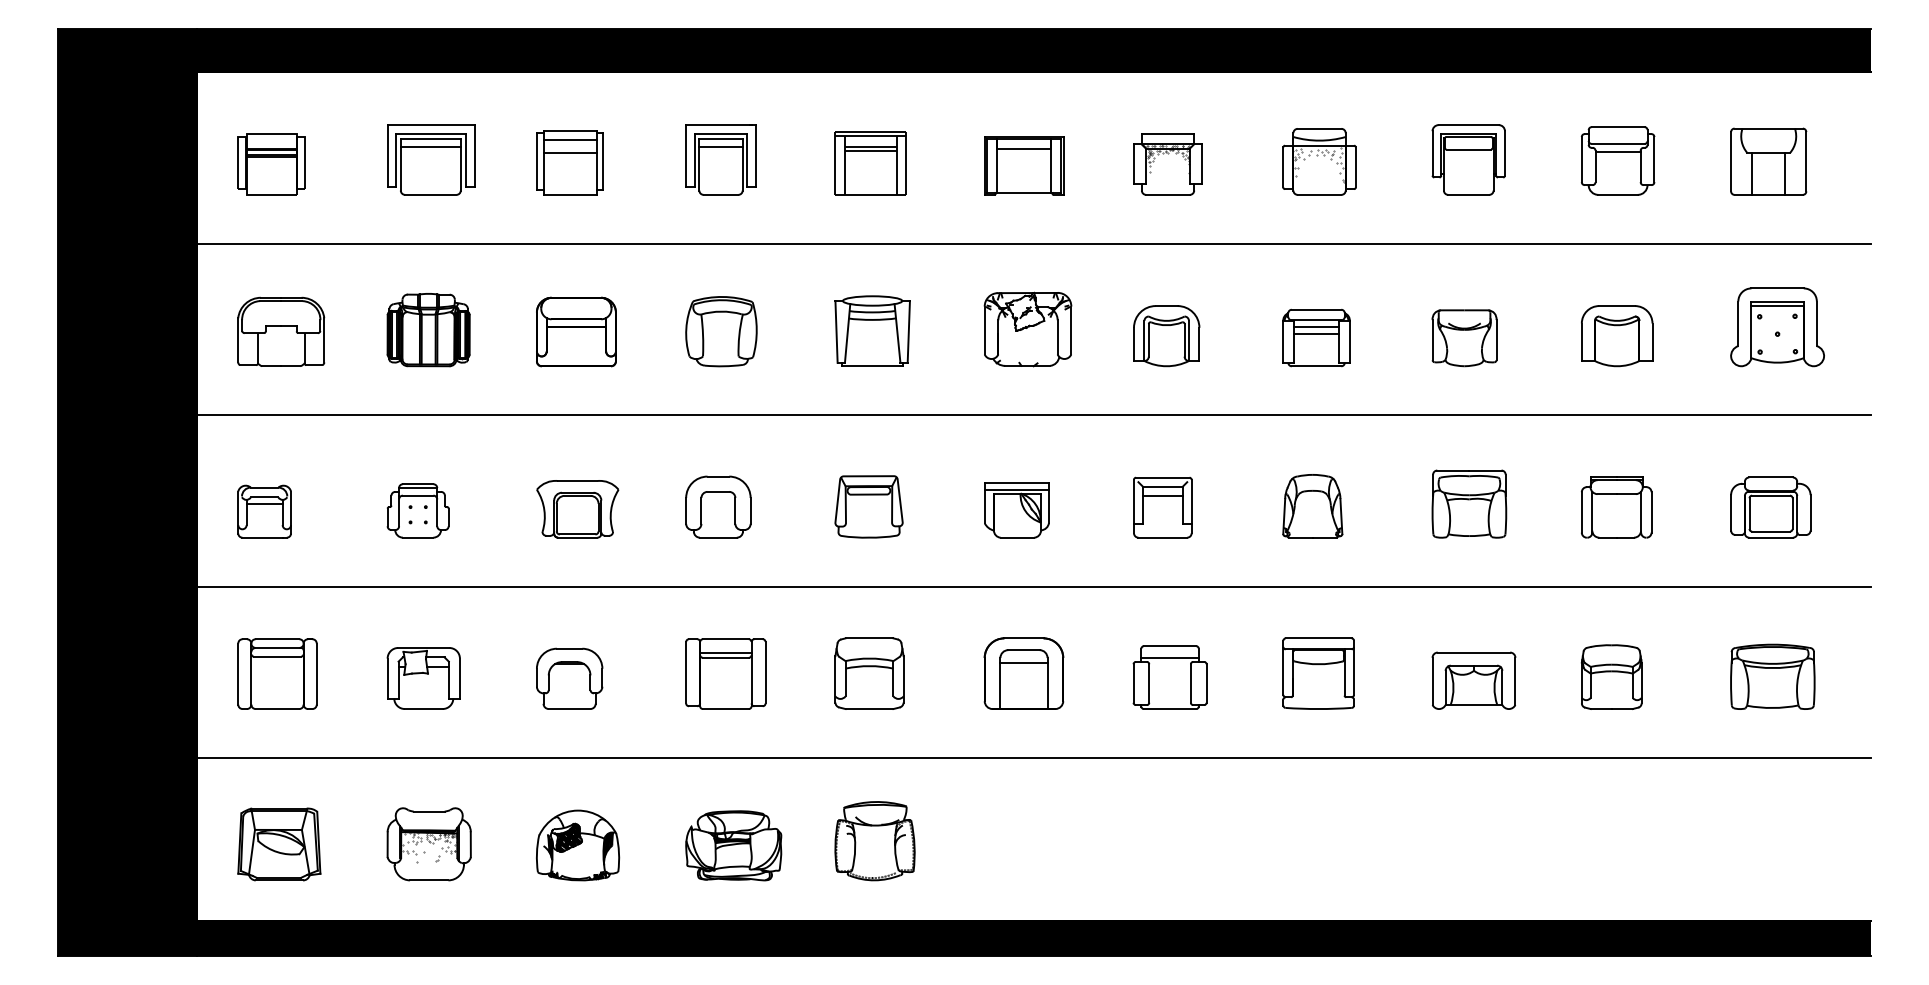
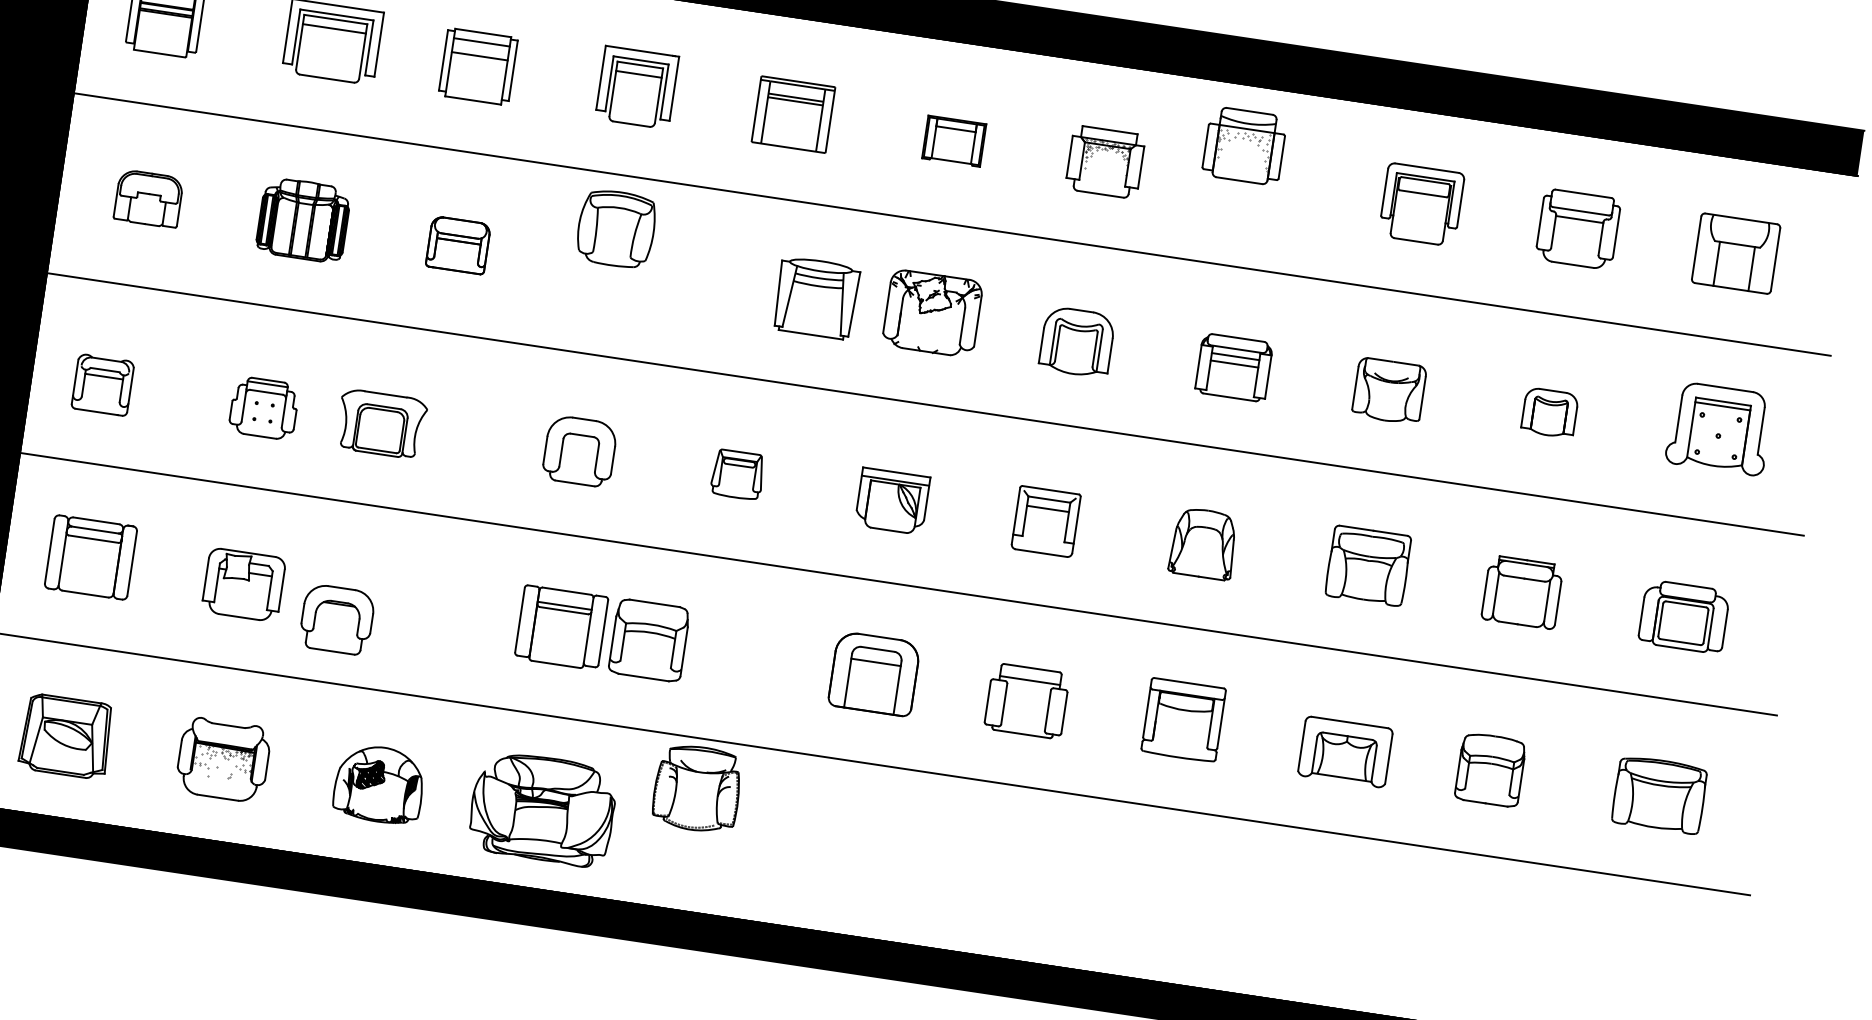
part: (1319, 161) -> (1244, 145), moved
part: (1024, 165) -> (954, 140), size x0.7
part: (872, 330) -> (816, 297), moved
part: (281, 331) -> (148, 198), size x0.7
part: (576, 331) -> (458, 244), size x0.7
part: (721, 331) -> (616, 228), moved
part: (1617, 336) -> (1550, 413), size x0.7
part: (868, 506) -> (737, 474), size x0.7
part: (577, 509) -> (381, 424), moved
part: (869, 673) -> (649, 640), moved
part: (569, 678) -> (337, 619), moved
part: (874, 841) -> (696, 788), moved
part: (733, 845) -> (542, 808), size x1.4

